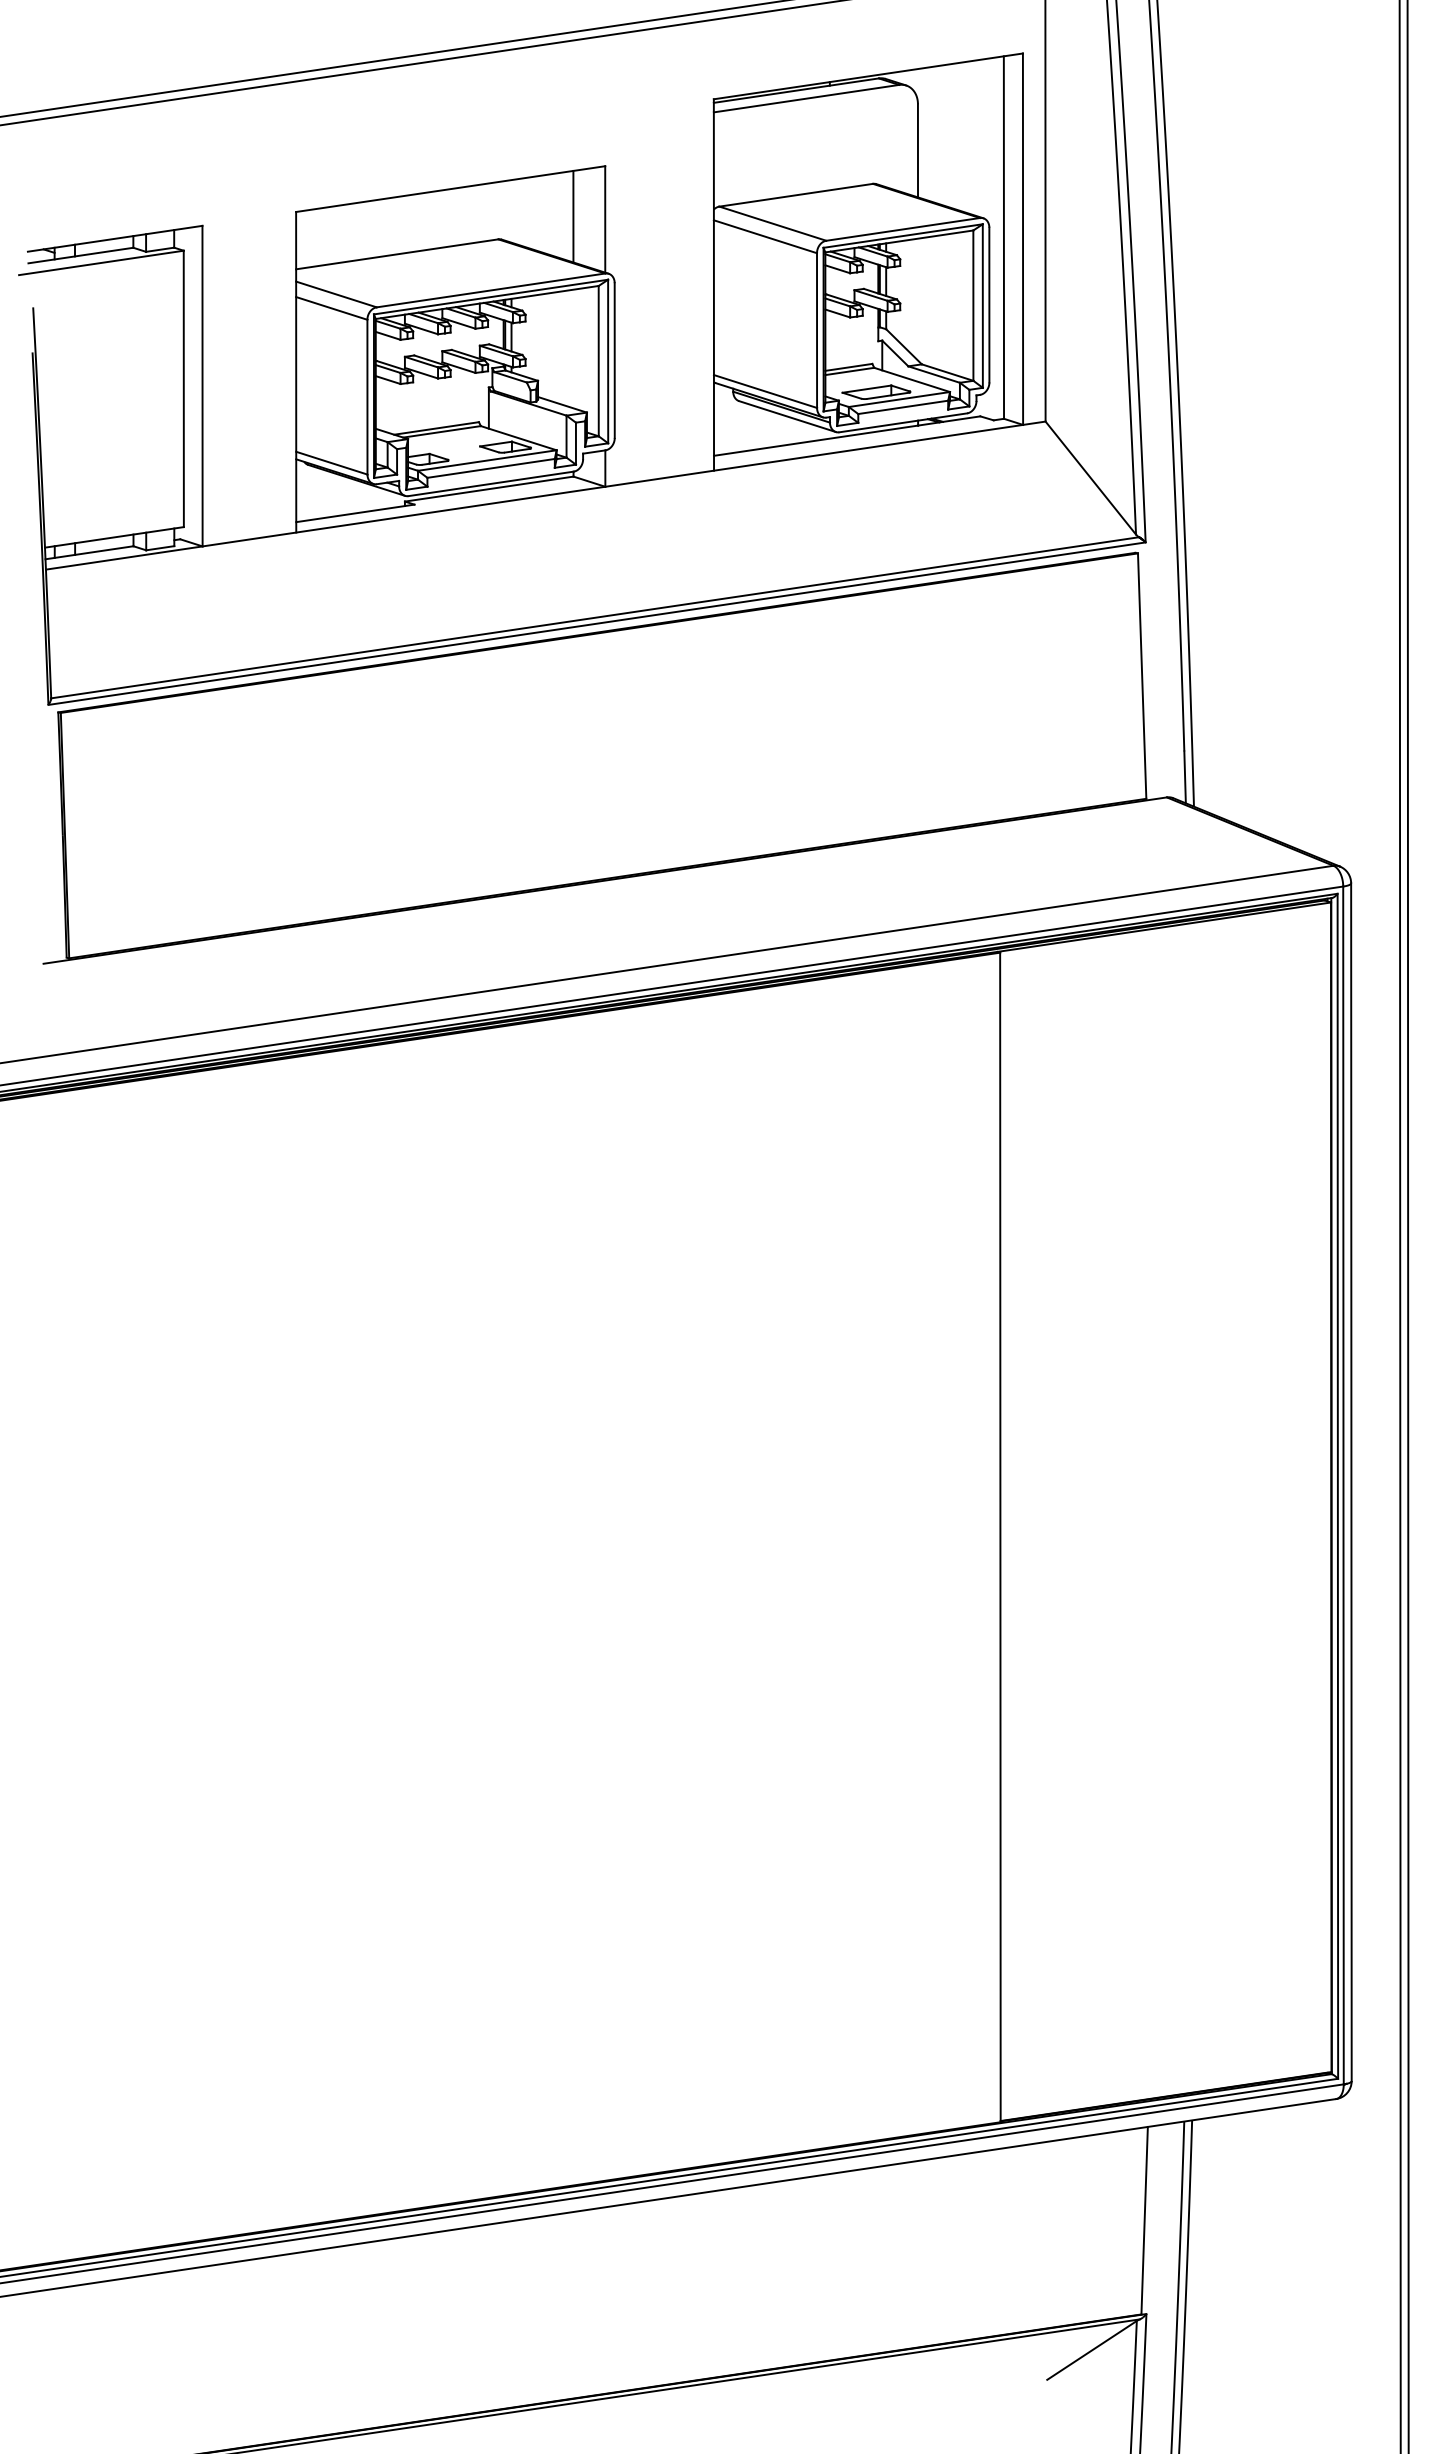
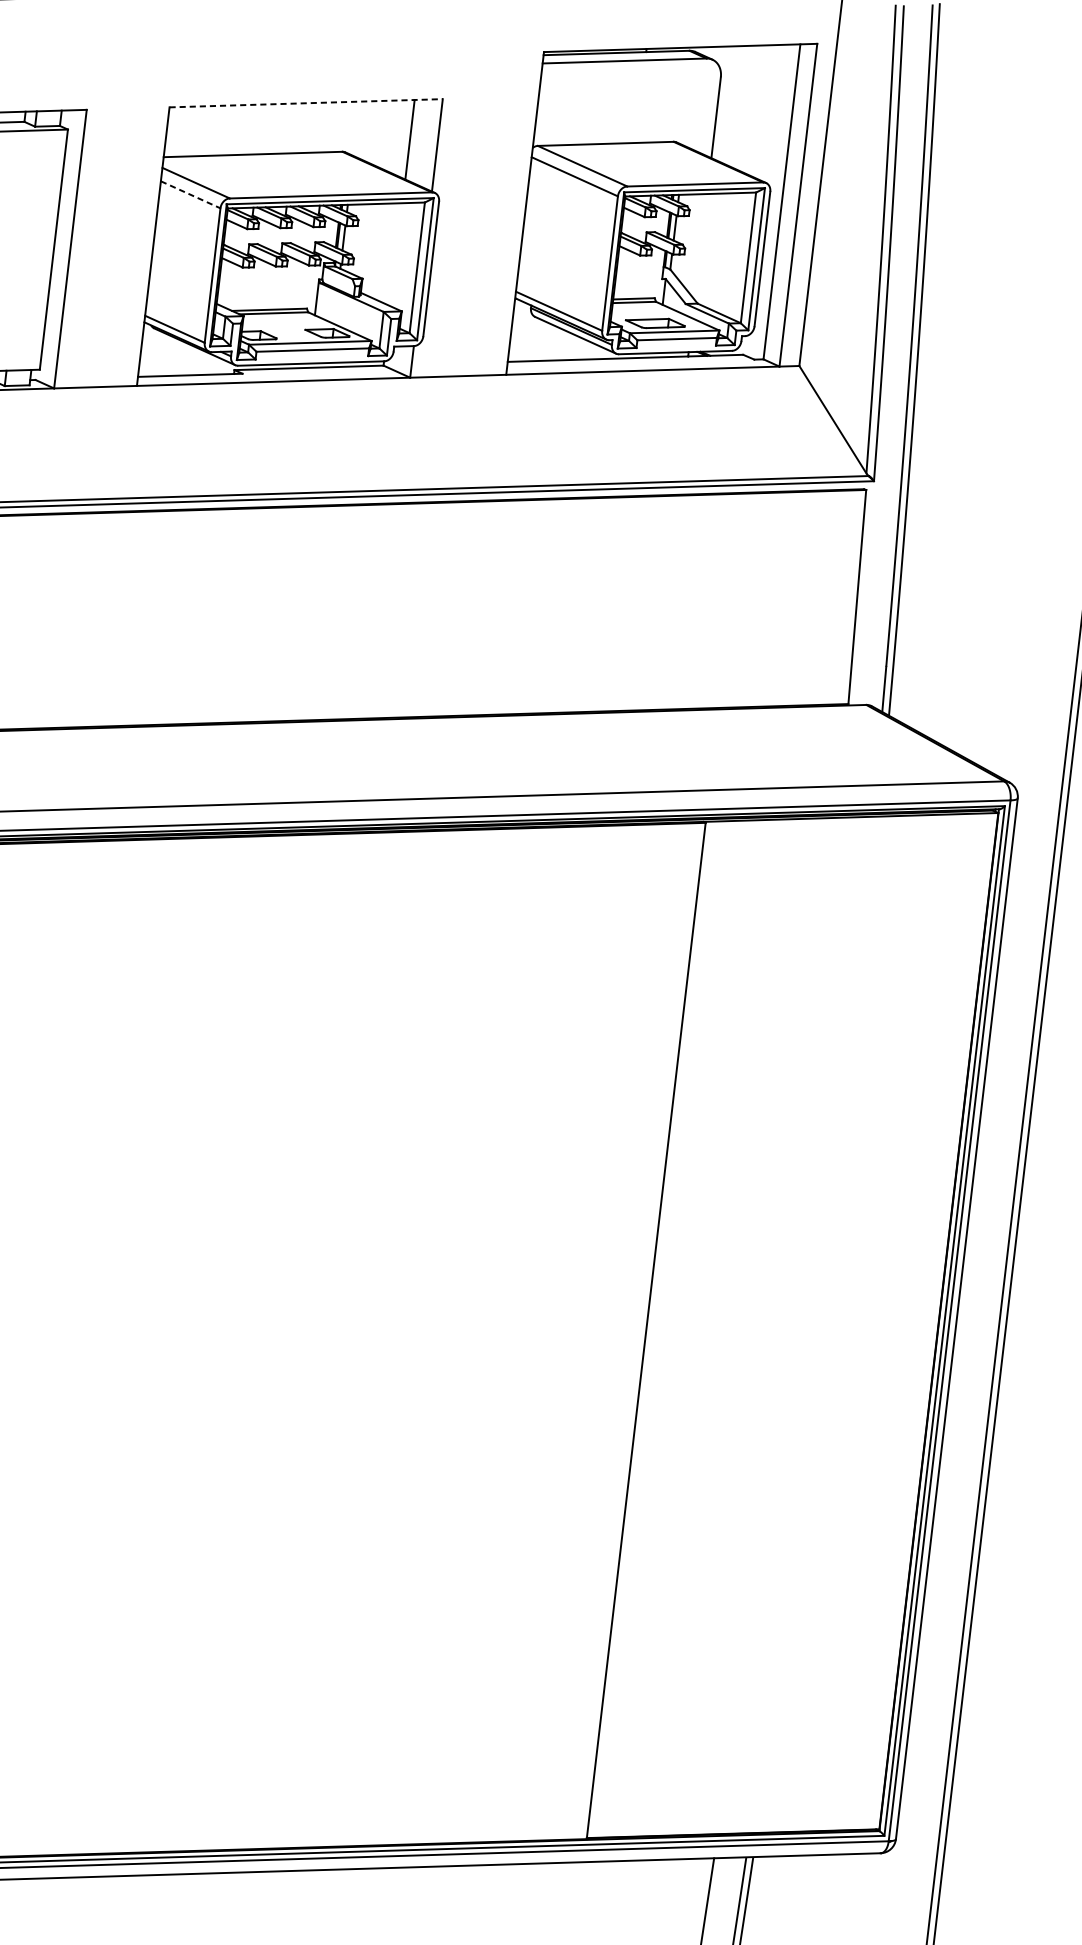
line: (451, 189) -> (306, 103), solid -> dashed
line: (332, 308) -> (191, 194), solid -> dashed

